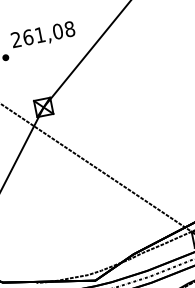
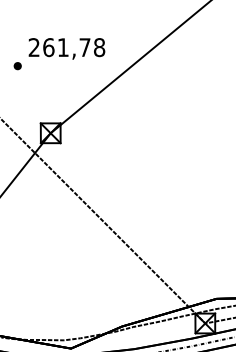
text: (57, 31) -> (84, 47), 261,08 -> 261,78

